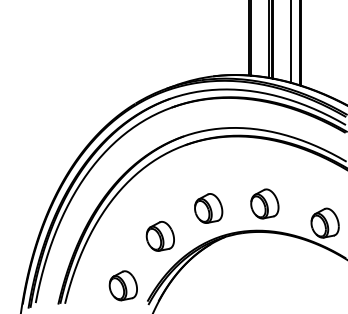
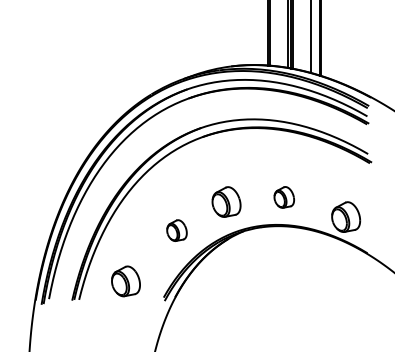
part: (265, 204) -> (284, 197), size x0.7
part: (159, 236) -> (176, 230), size x0.7
part: (122, 285) -> (125, 281), moved

